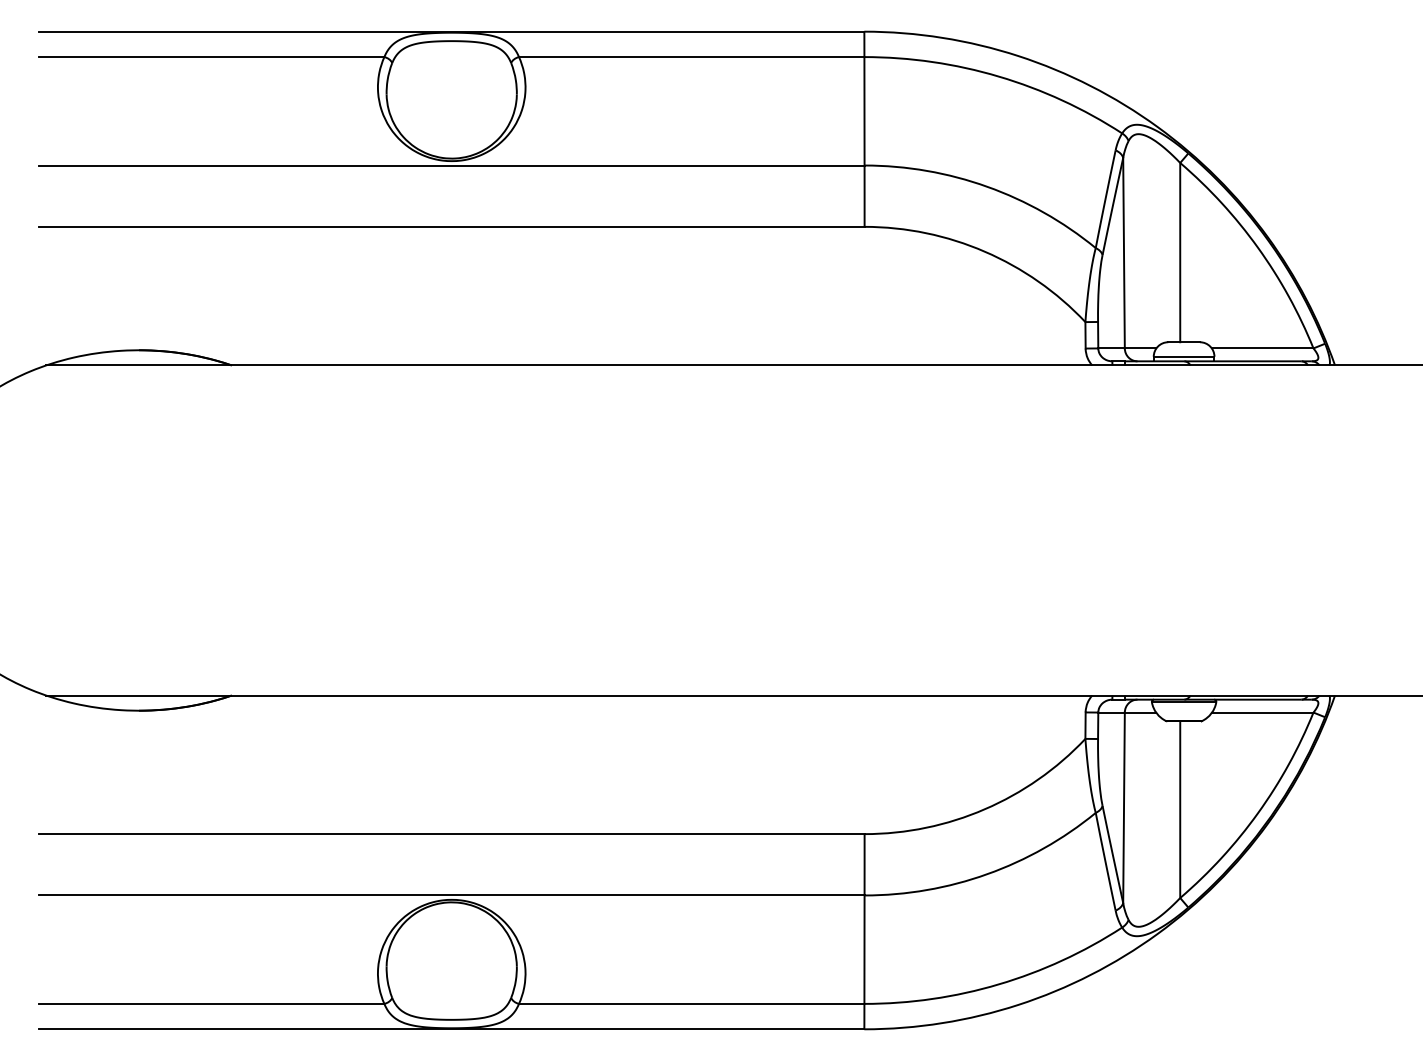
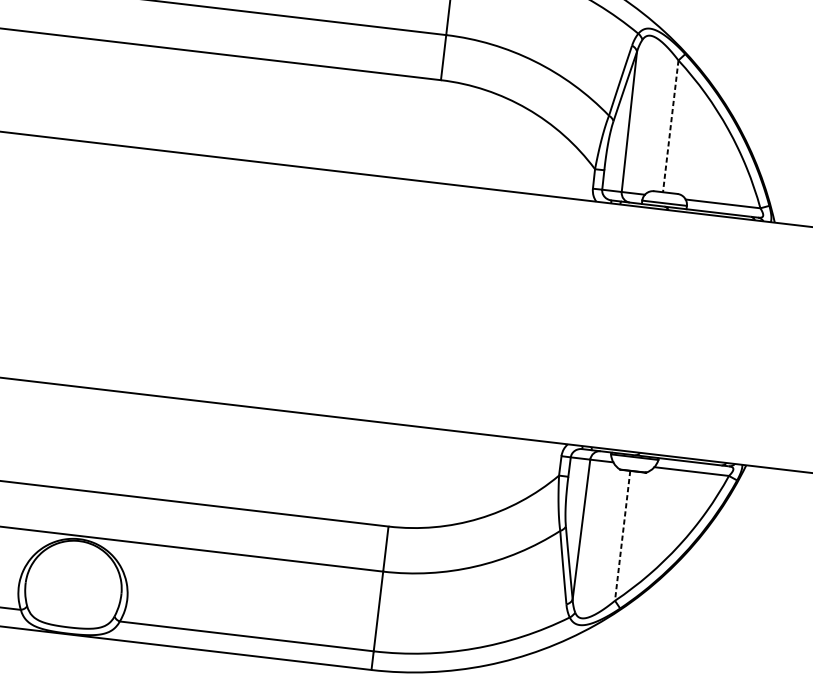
line: (1180, 252) -> (670, 126), solid -> dashed
line: (1180, 810) -> (622, 536), solid -> dashed

